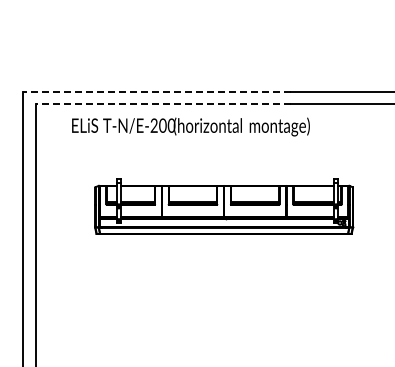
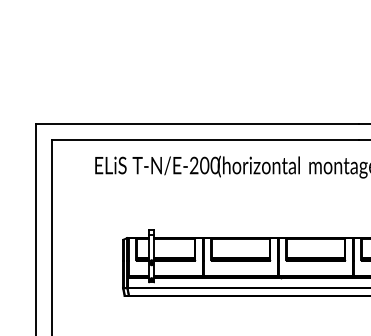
line: (156, 91) -> (196, 124), dashed -> solid
line: (163, 104) -> (205, 140), dashed -> solid

